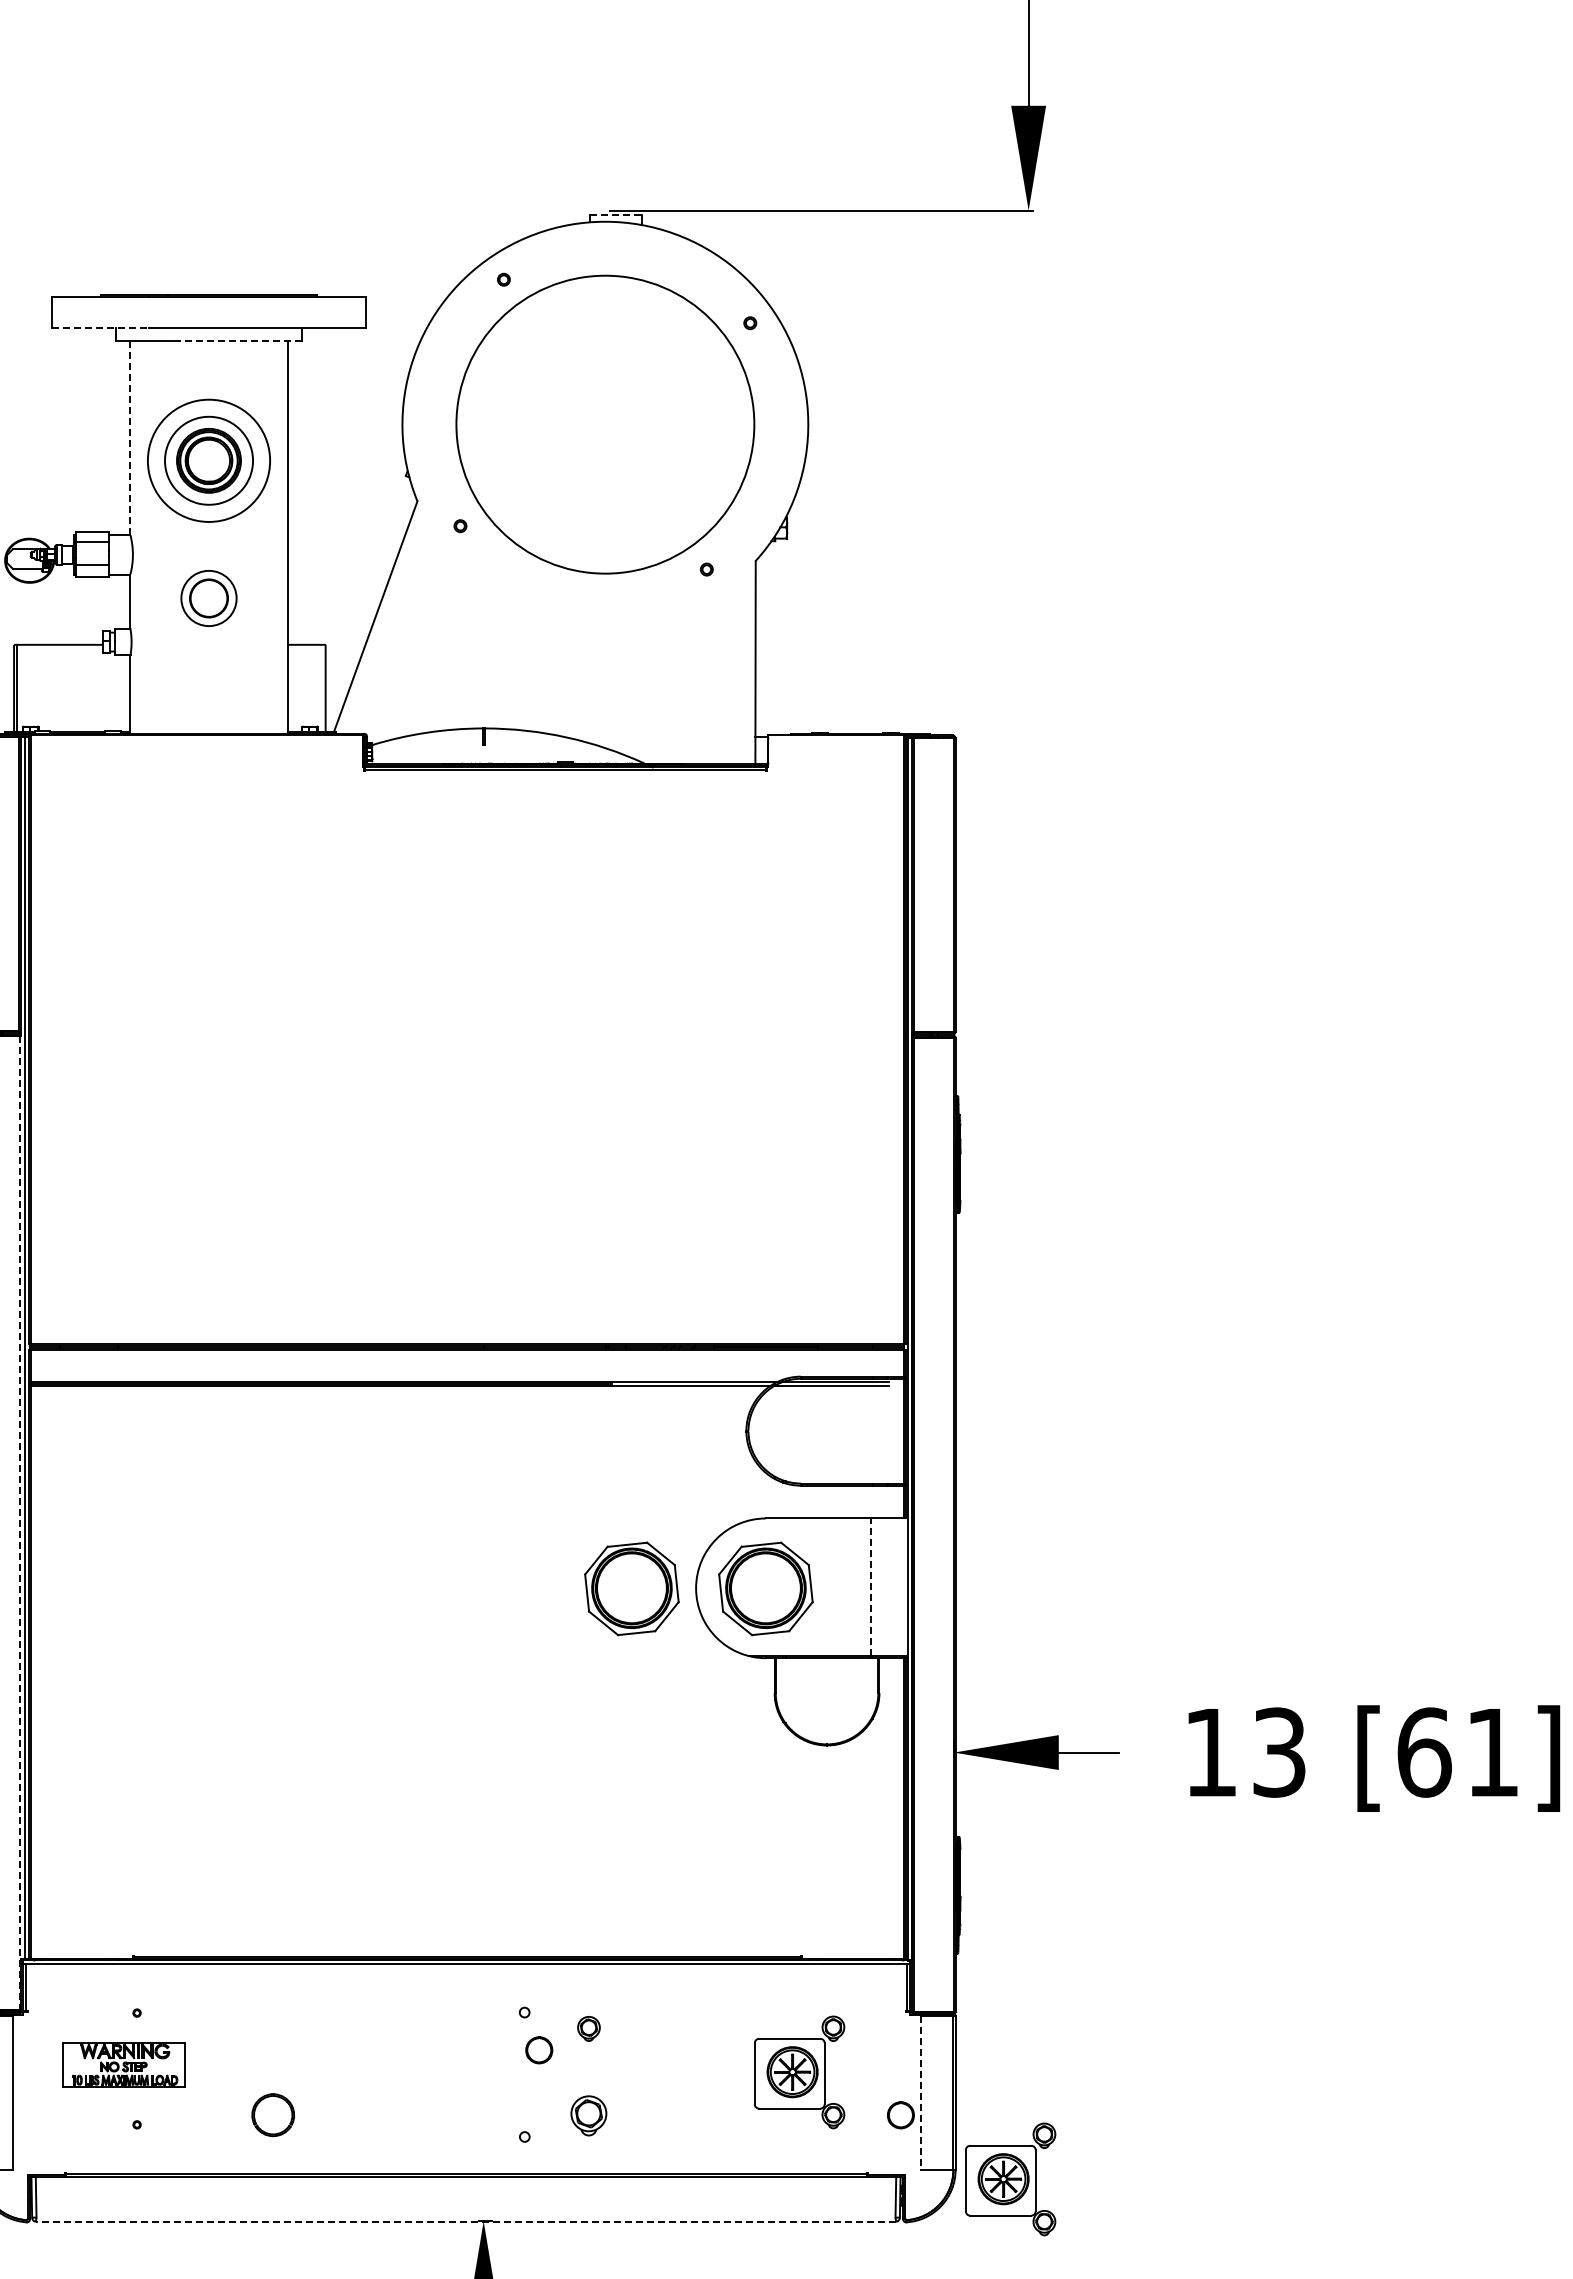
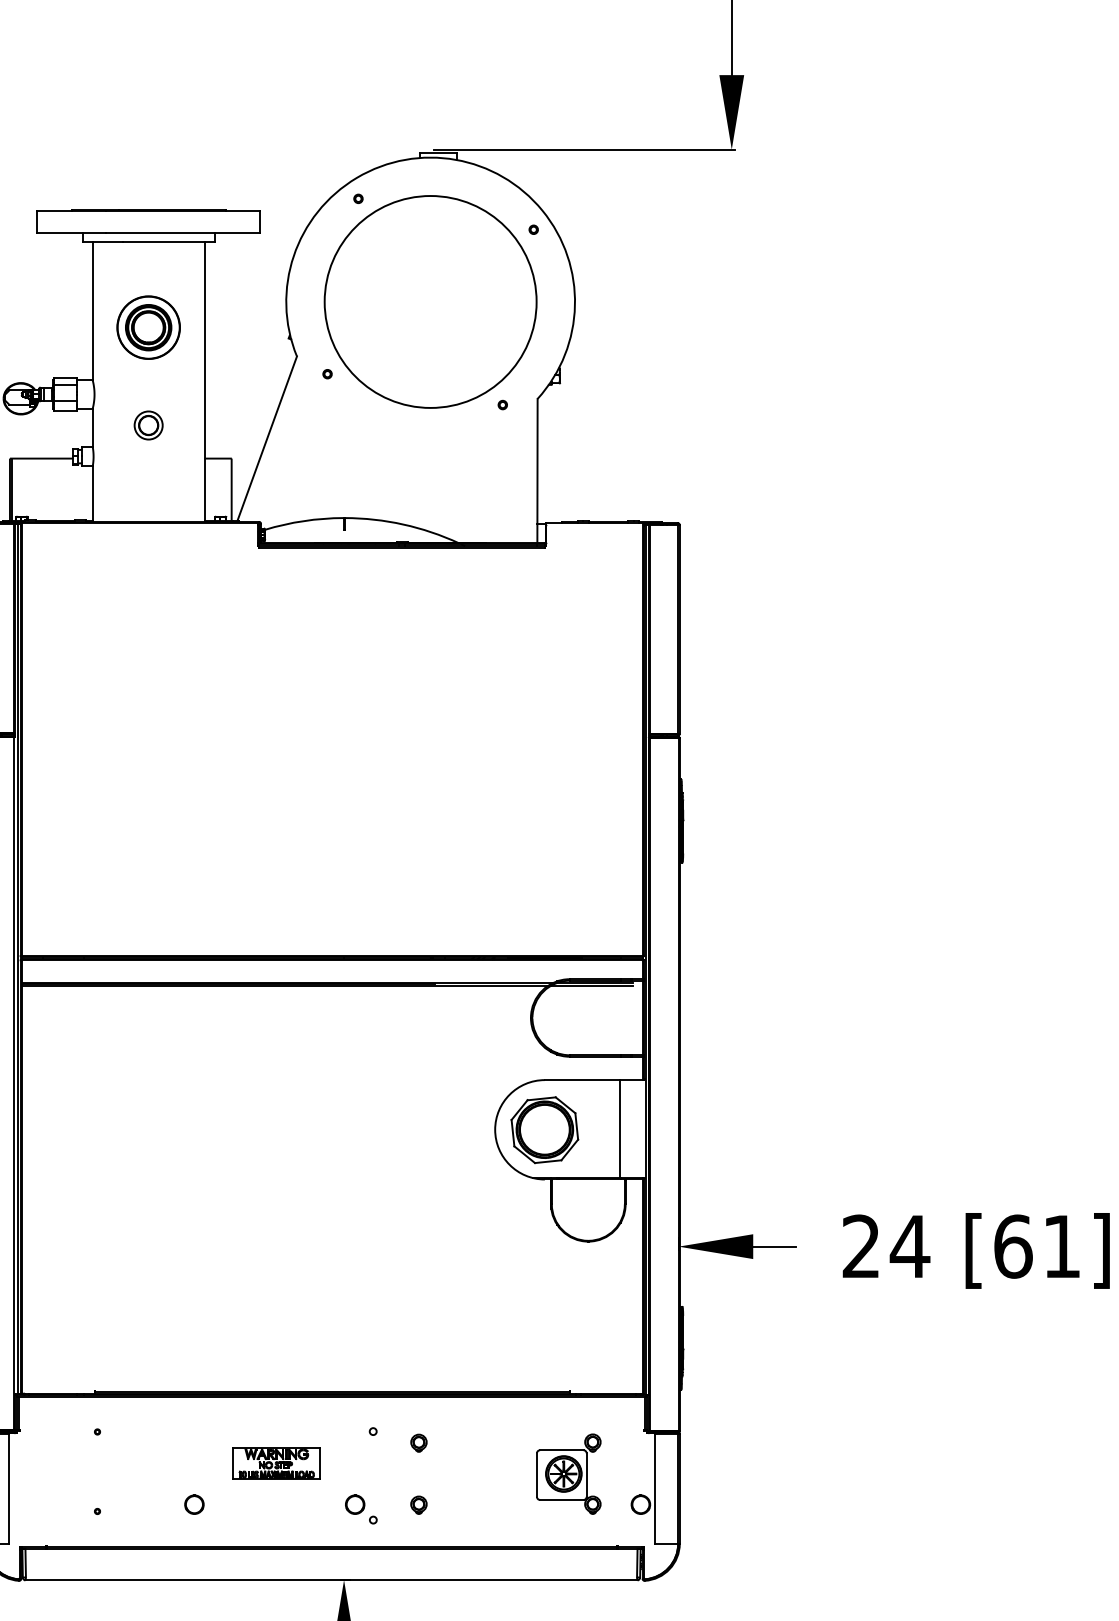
line: (616, 215) -> (438, 153), dashed -> solid
line: (100, 327) -> (71, 232), dashed -> solid
line: (238, 340) -> (169, 242), dashed -> solid
line: (130, 438) -> (92, 311), dashed -> solid
circle: (208, 460) -> (148, 327), size x0.71
part: (208, 597) -> (148, 424), size x0.71
line: (19, 1523) -> (13, 1083), dashed -> solid
line: (871, 1587) -> (619, 1129), dashed -> solid
part: (631, 1588) -> (449, 1129), removed
text: (1245, 1752) -> (886, 1246), 13 -> 24
part: (539, 2050) -> (355, 1504), moved
part: (123, 2064) -> (275, 1463), moved
line: (920, 2093) -> (654, 1489), dashed -> solid
part: (273, 2115) -> (194, 1504), size x0.62
part: (588, 2116) -> (418, 1505), size x0.62
part: (1010, 2179) -> (718, 1550), removed
line: (465, 2221) -> (331, 1580), dashed -> solid

